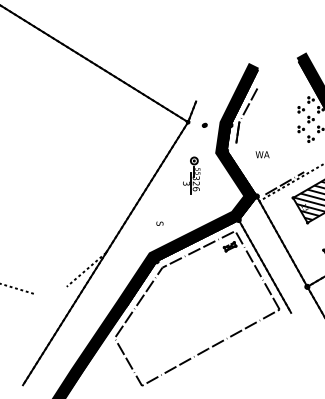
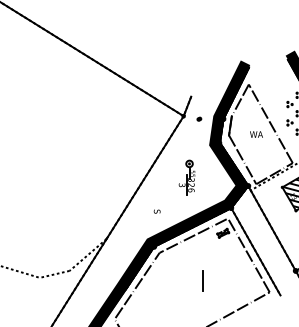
line: (280, 130) -> (270, 123), added
text: (262, 154) -> (256, 134), moved
line: (250, 168) -> (242, 159), added
part: (191, 175) -> (186, 177), moved
line: (50, 290) -> (54, 274), added
line: (207, 297) -> (201, 280), added

